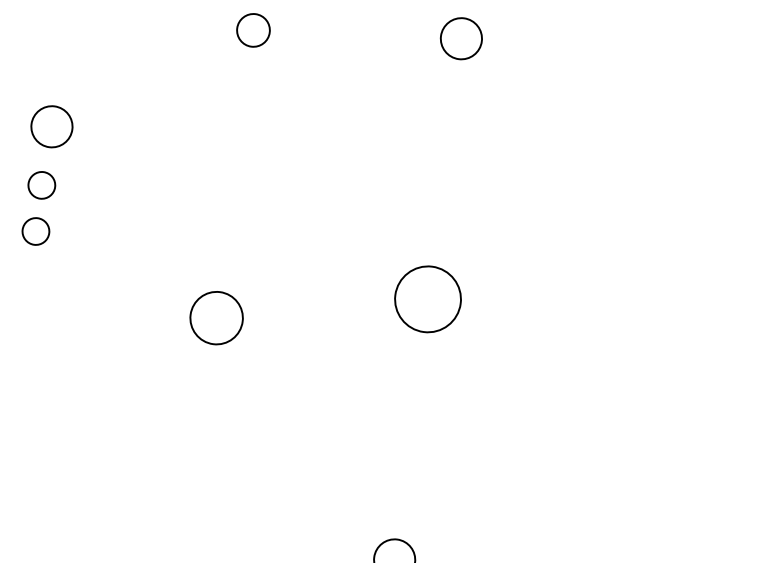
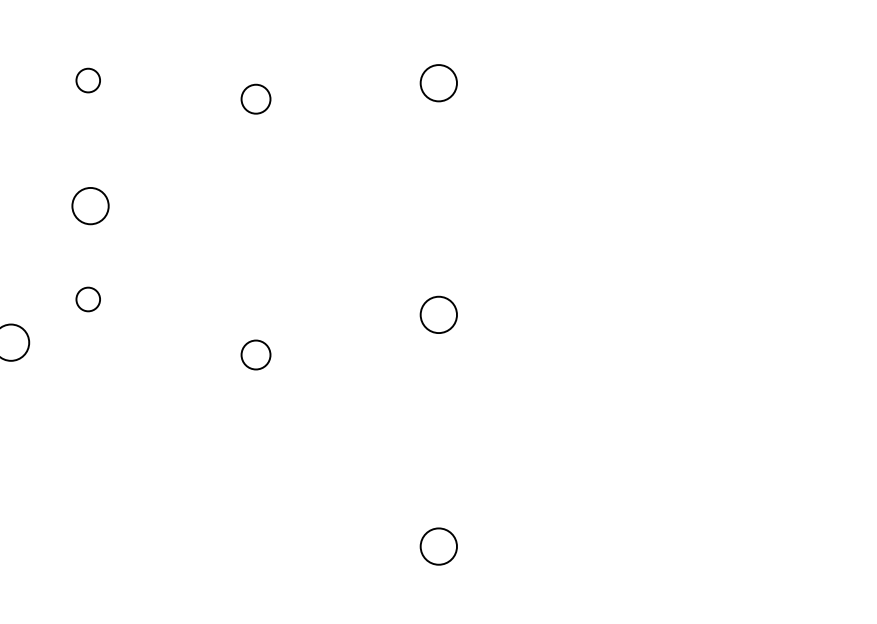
circle: (40, 185) -> (87, 258), removed
circle: (427, 298) -> (438, 314), size x0.62
circle: (216, 317) -> (255, 354), size x0.62

